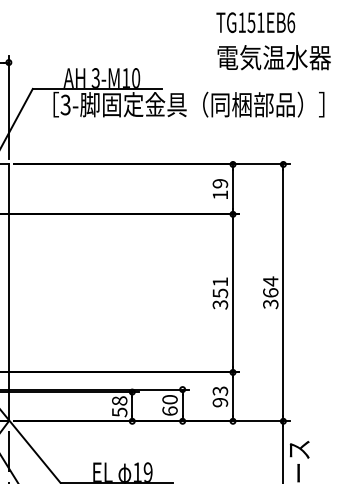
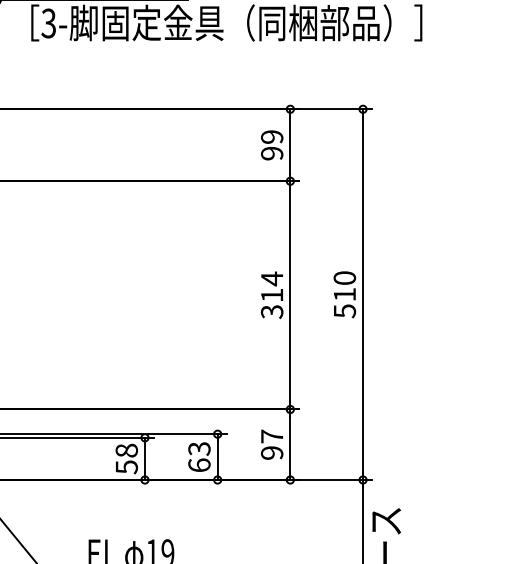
text: (220, 194) -> (272, 152), 19 -> 99
text: (220, 287) -> (272, 286), 351 -> 314
text: (270, 292) -> (344, 294), 364 -> 510
text: (220, 390) -> (272, 435), 93 -> 97
text: (169, 399) -> (198, 448), 60 -> 63

